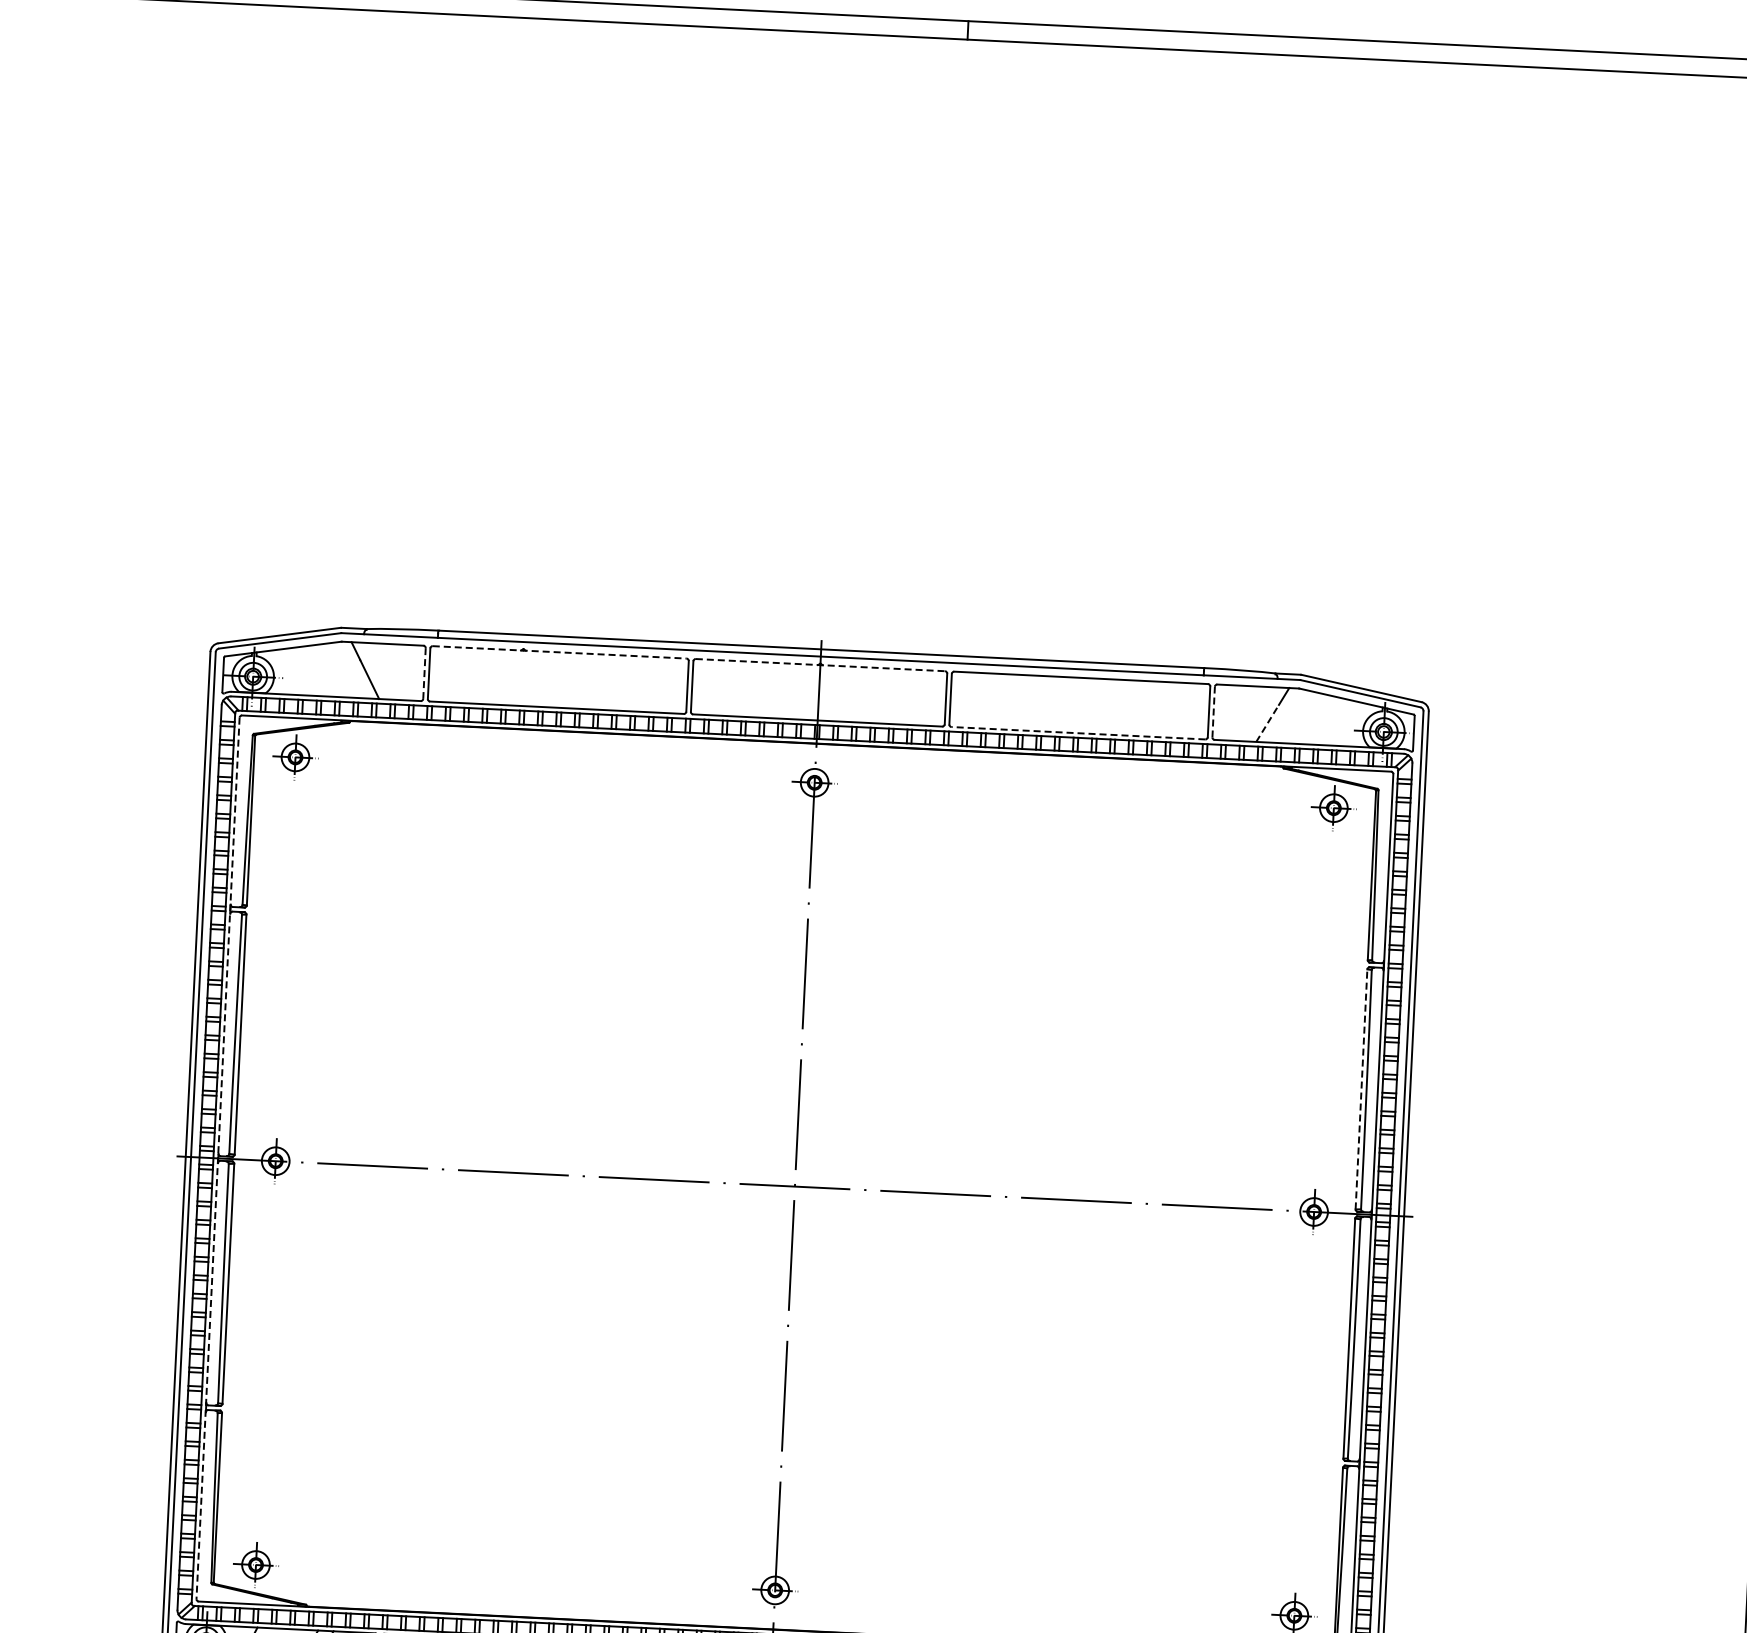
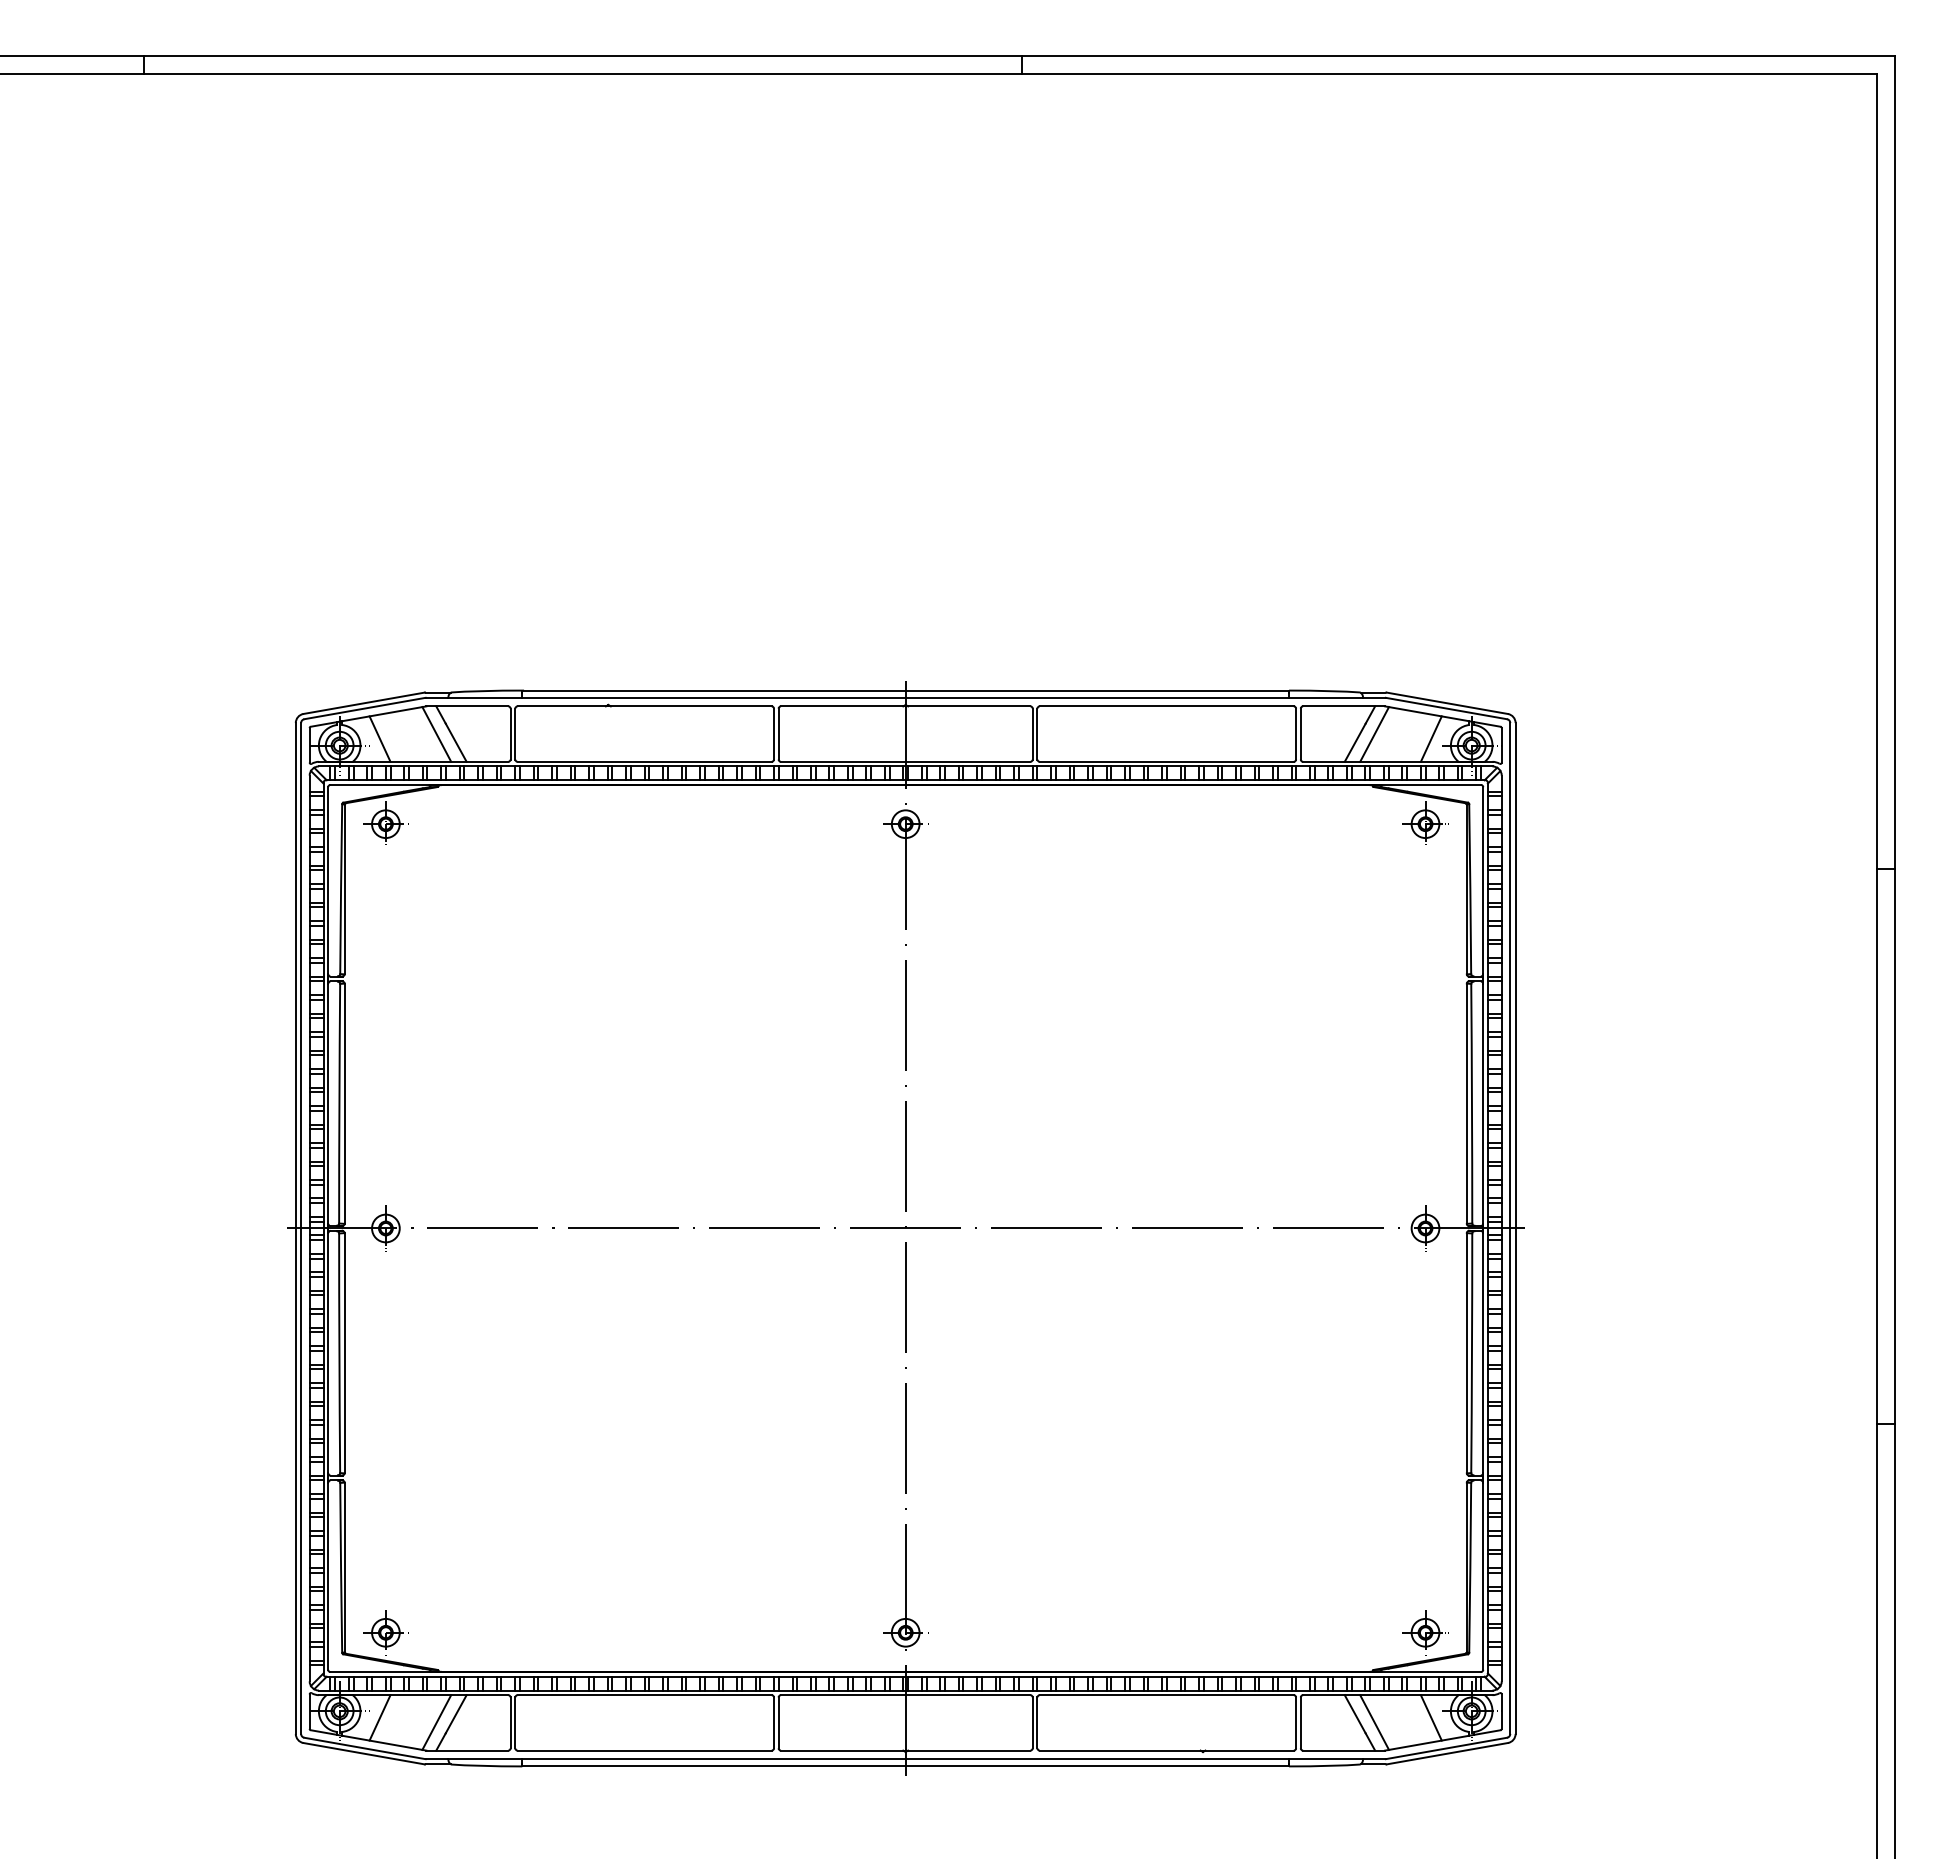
line: (560, 652) -> (645, 706), dashed -> solid
line: (820, 665) -> (905, 706), dashed -> solid
line: (350, 670) -> (436, 734), added
line: (293, 671) -> (379, 738), added
line: (424, 673) -> (510, 734), dashed -> solid
line: (1213, 711) -> (1300, 733), dashed -> solid
line: (1287, 716) -> (1374, 734), added
line: (1343, 722) -> (1430, 738), added
line: (1267, 723) -> (1355, 742), dashed -> solid
line: (1078, 732) -> (1166, 761), dashed -> solid
line: (1361, 1089) -> (1466, 1103), dashed -> solid
line: (218, 1159) -> (328, 1229), dashed -> solid

